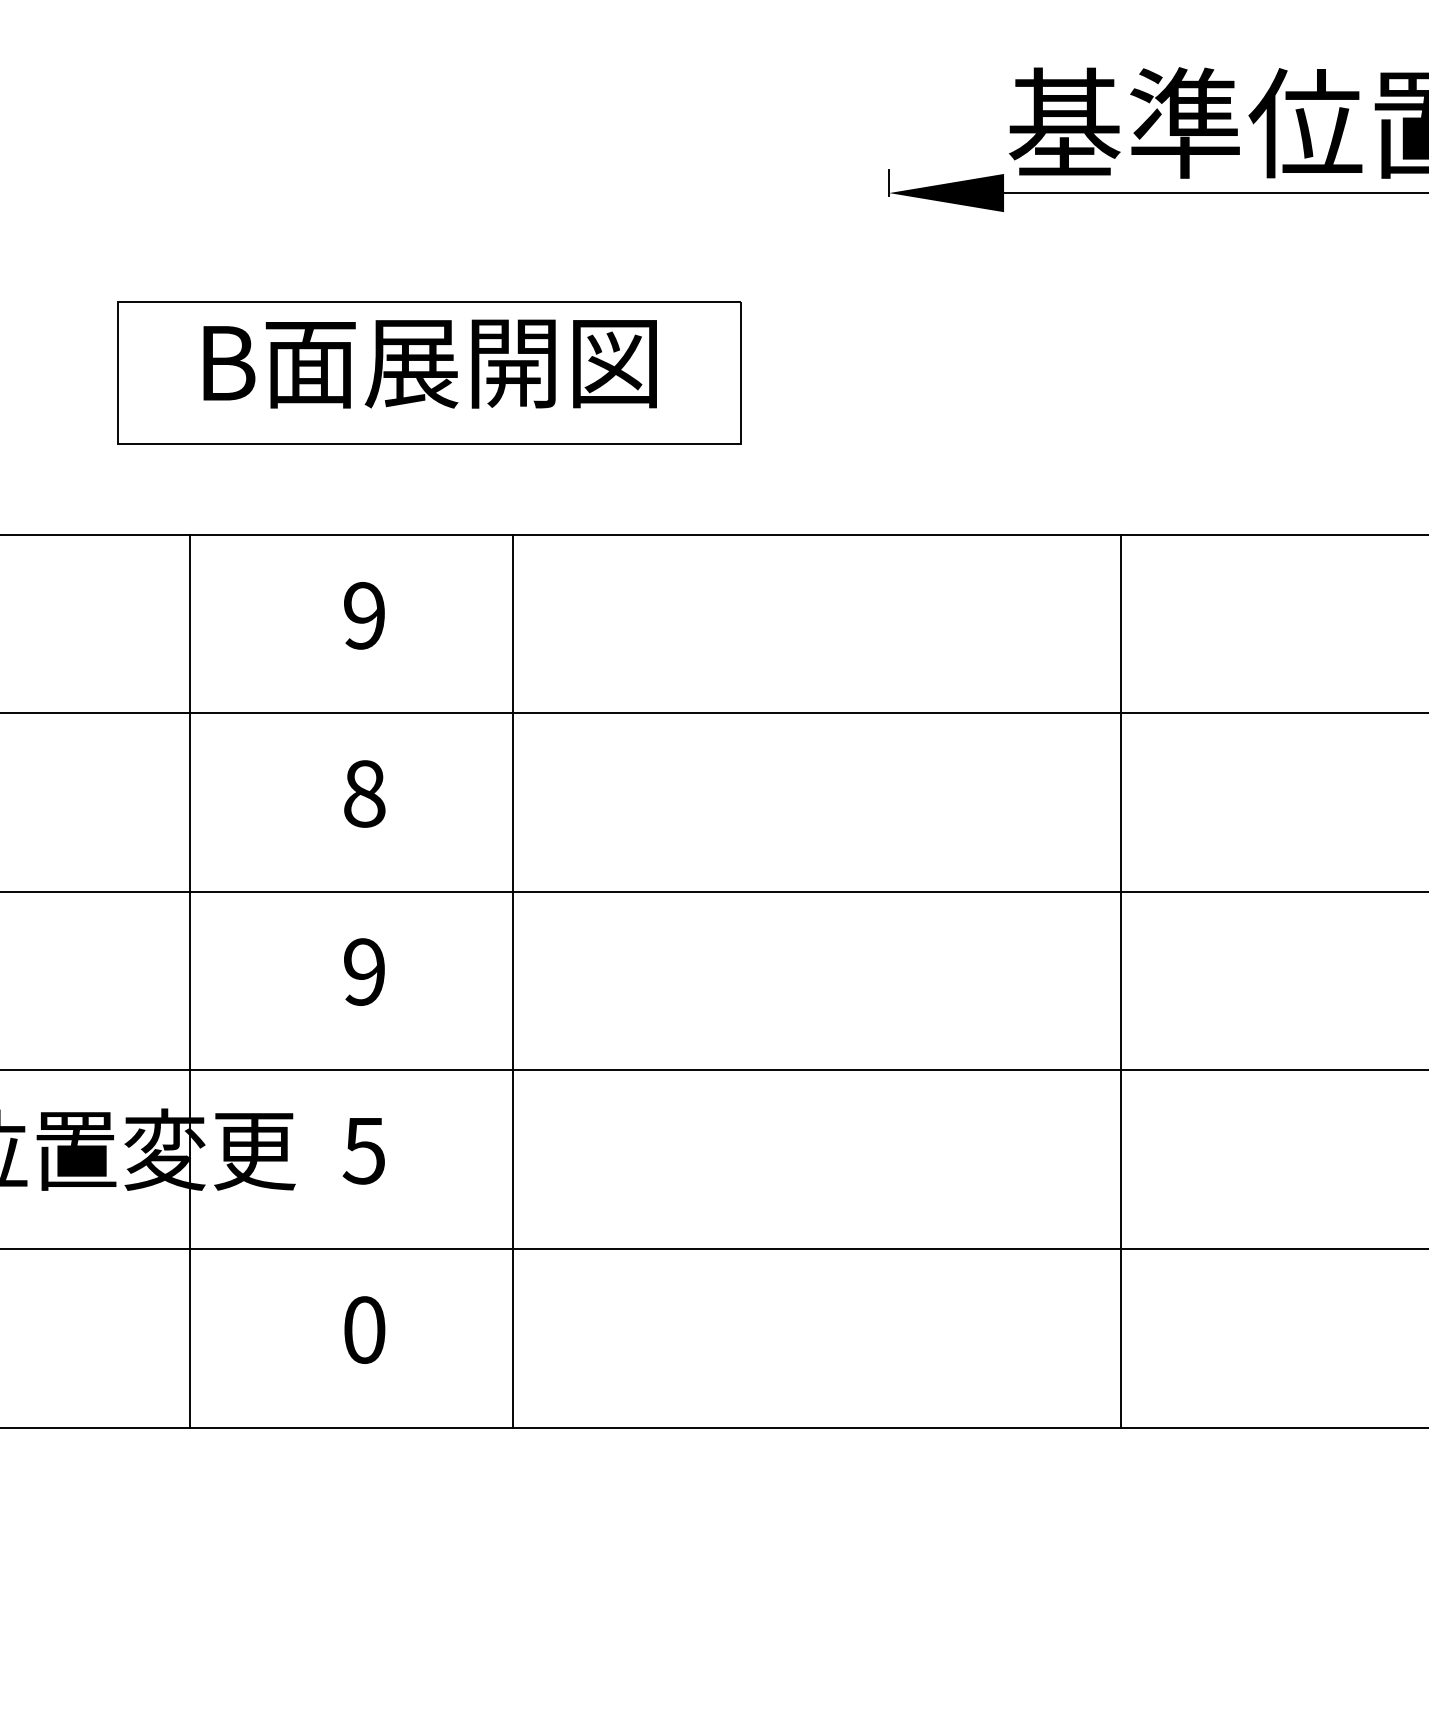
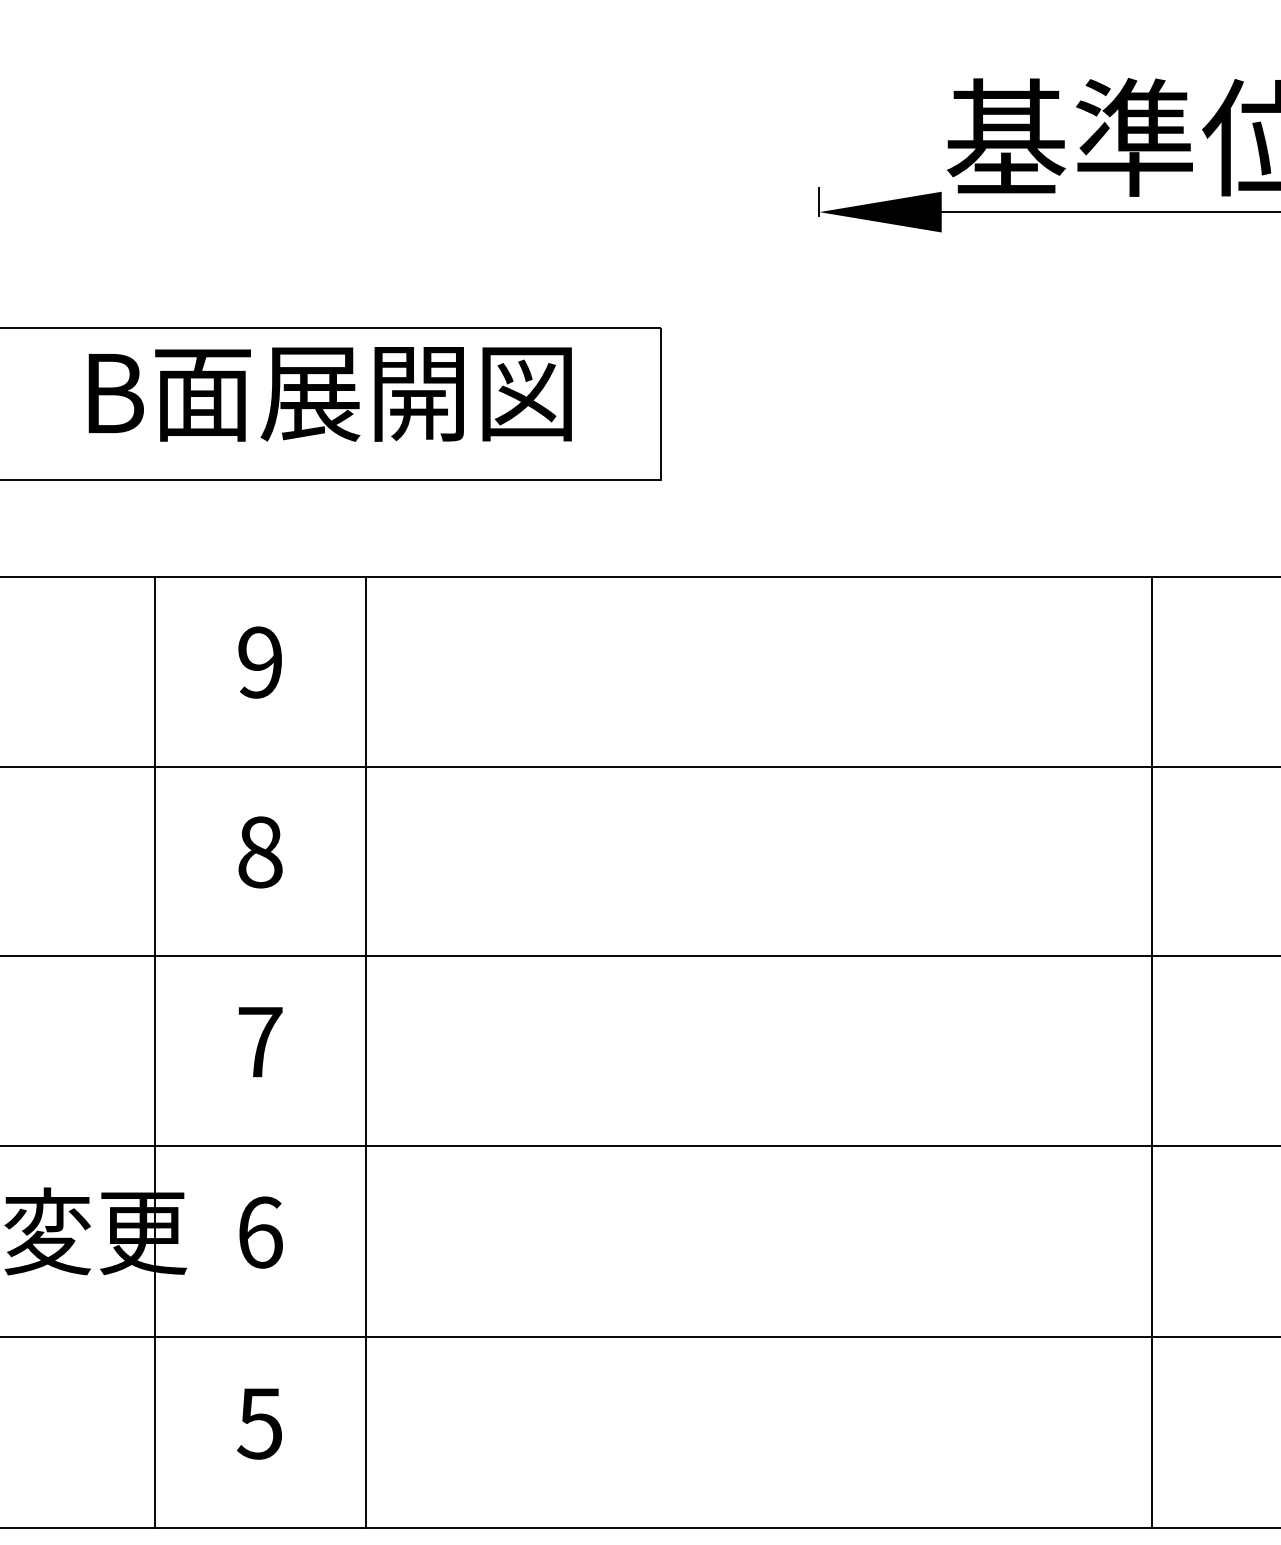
text: (364, 971) -> (260, 1041), 9 -> 7
line: (189, 981) -> (154, 1052), moved
line: (512, 981) -> (365, 1052), moved
line: (1121, 981) -> (1152, 1052), moved
text: (363, 1150) -> (259, 1232), 5 -> 6
text: (363, 1329) -> (259, 1422), 0 -> 5

